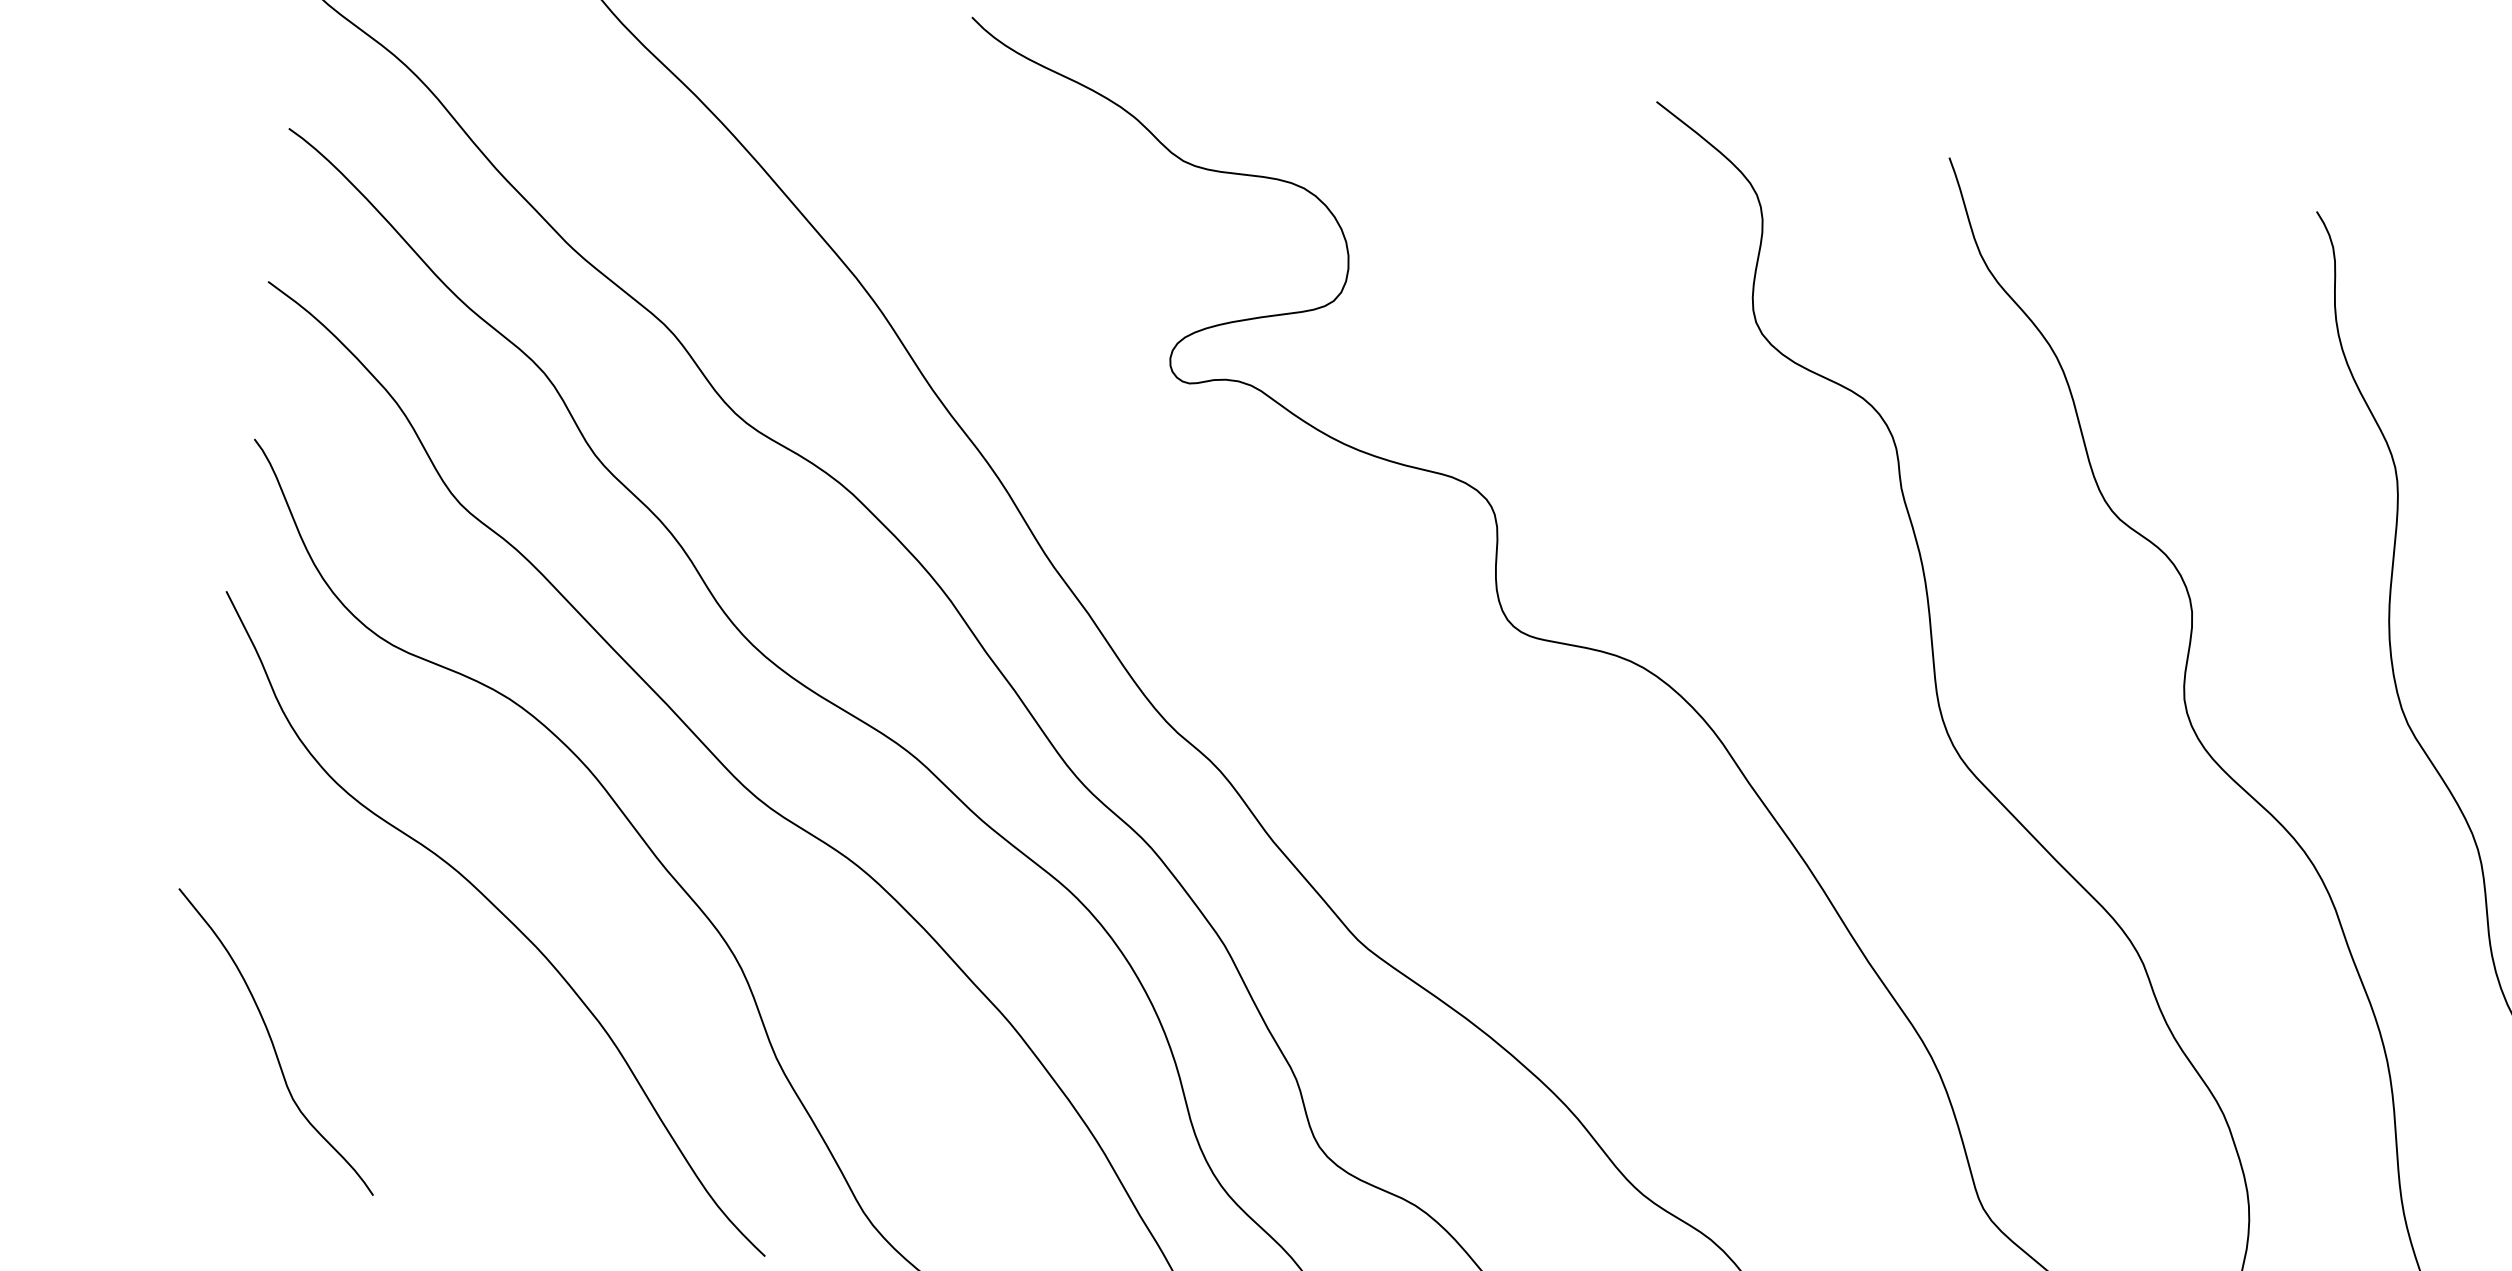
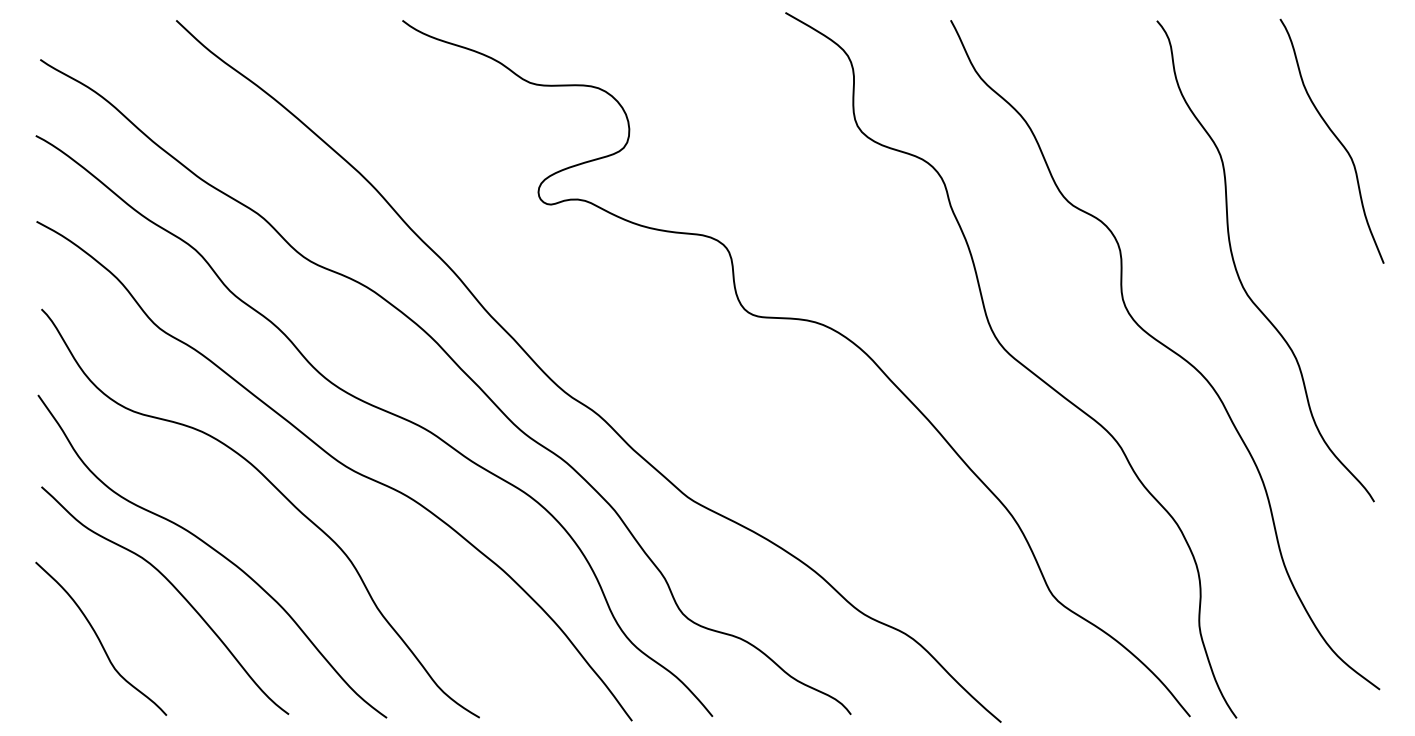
curve: (421, 973) -> (175, 589), added

